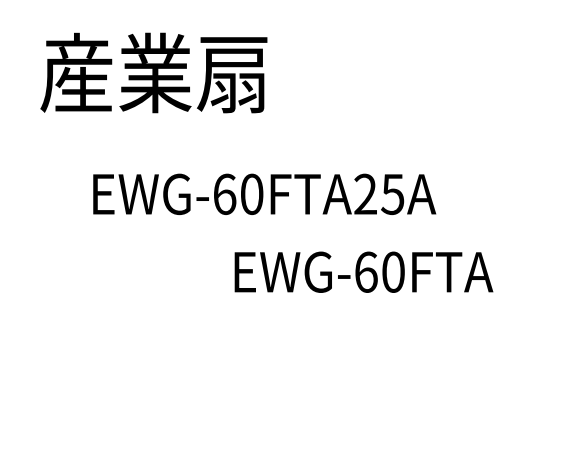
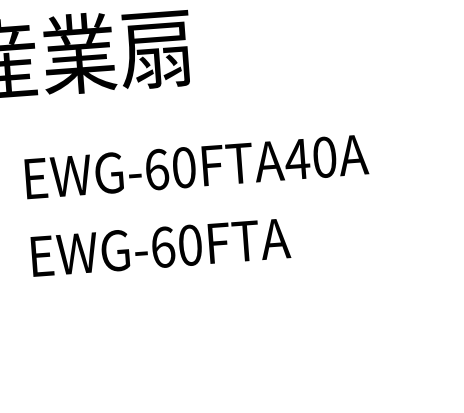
text: (378, 193) -> (310, 157), EWG-60FTA25A -> EWG-60FTA40A
text: (363, 271) -> (160, 246), moved

